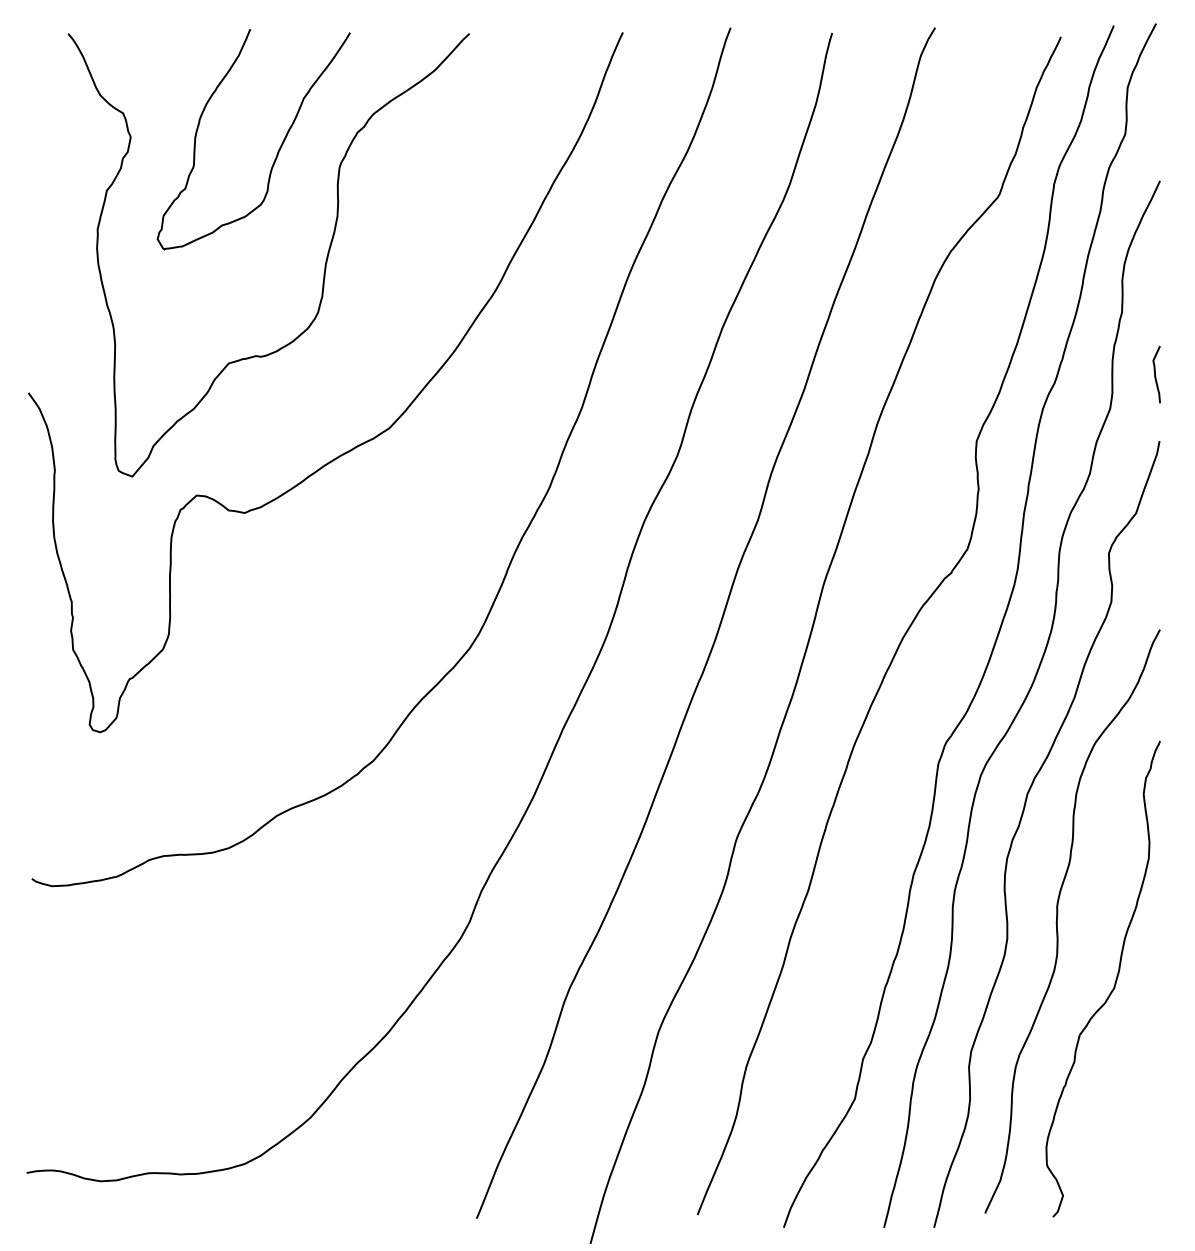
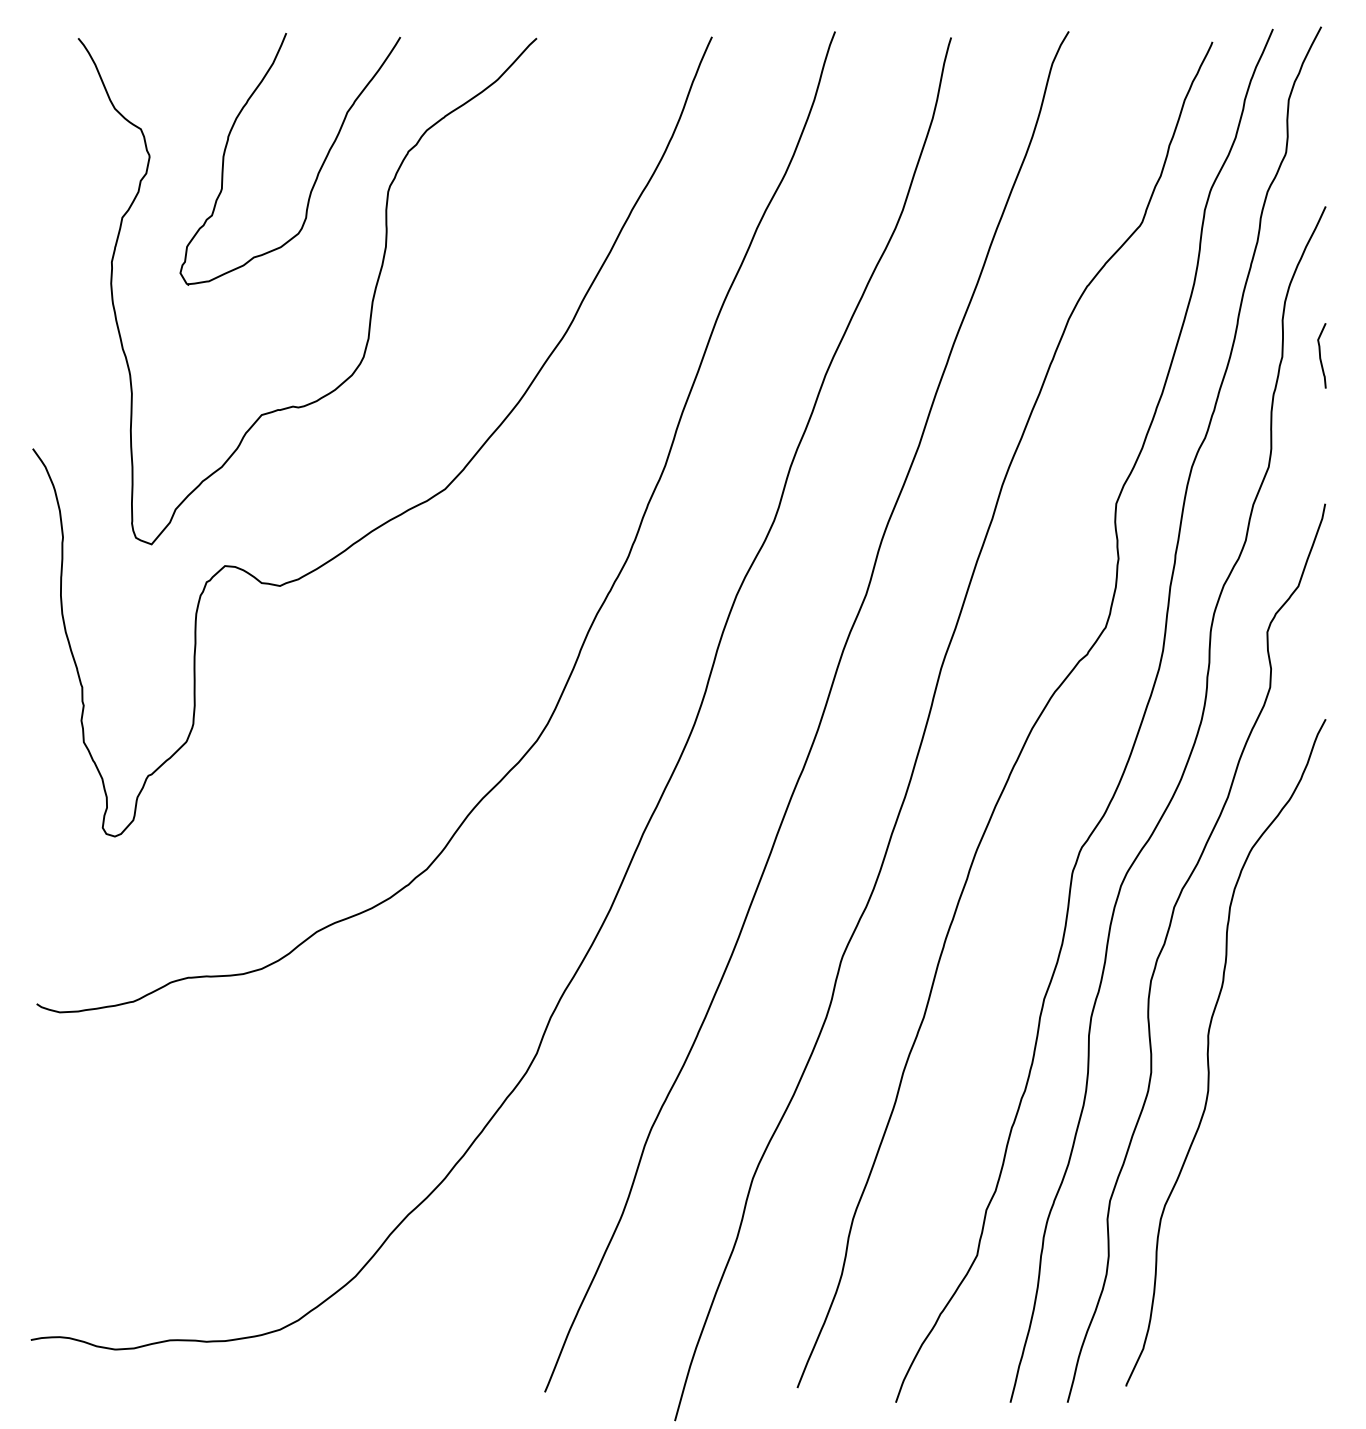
curve: (1155, 374) -> (1320, 355), moved
curve: (1115, 980) -> (1274, 1120), removed

